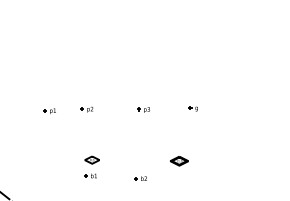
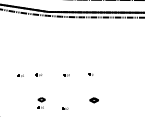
part: (178, 161) -> (93, 100), moved

